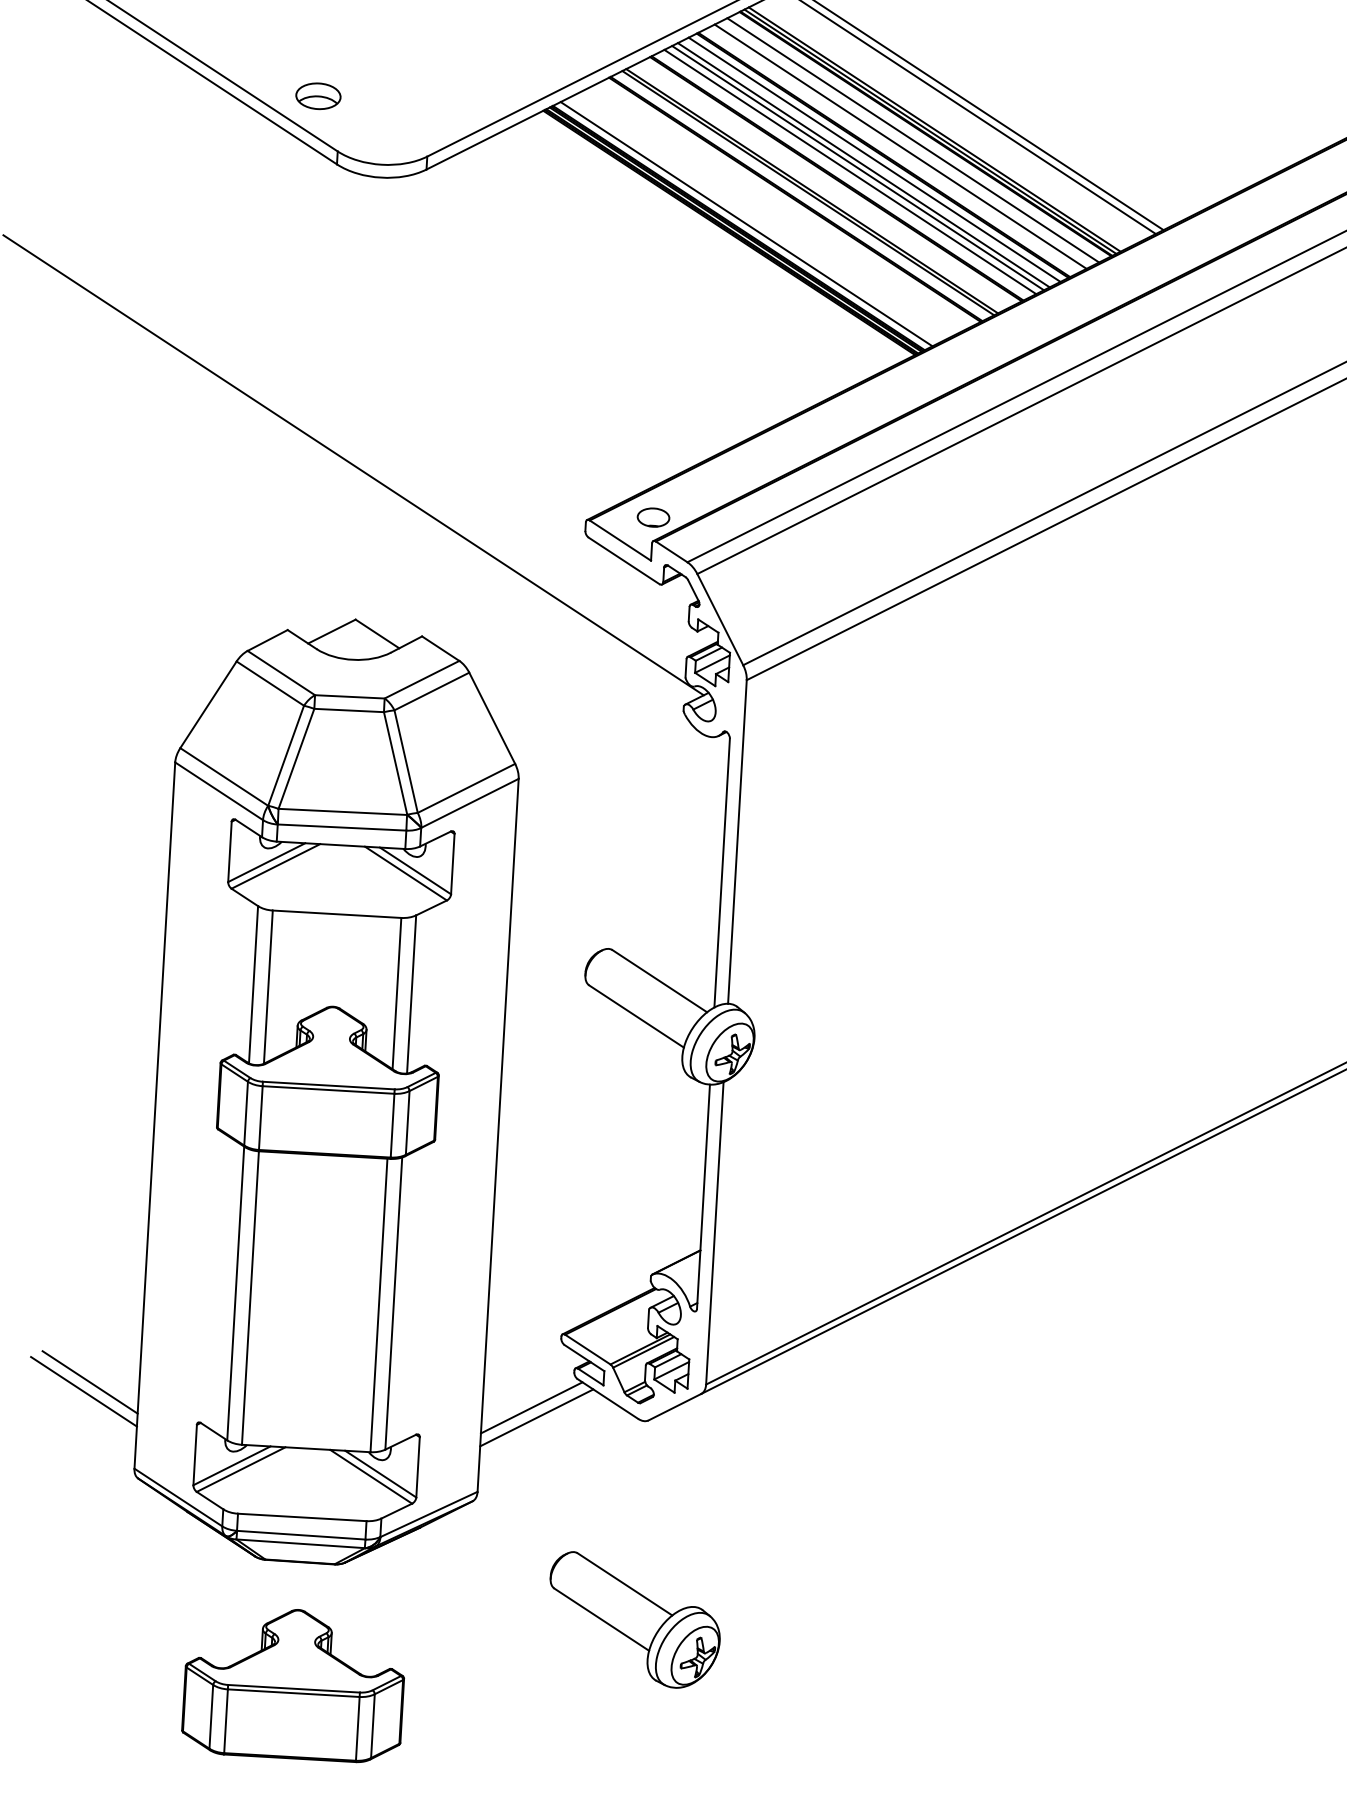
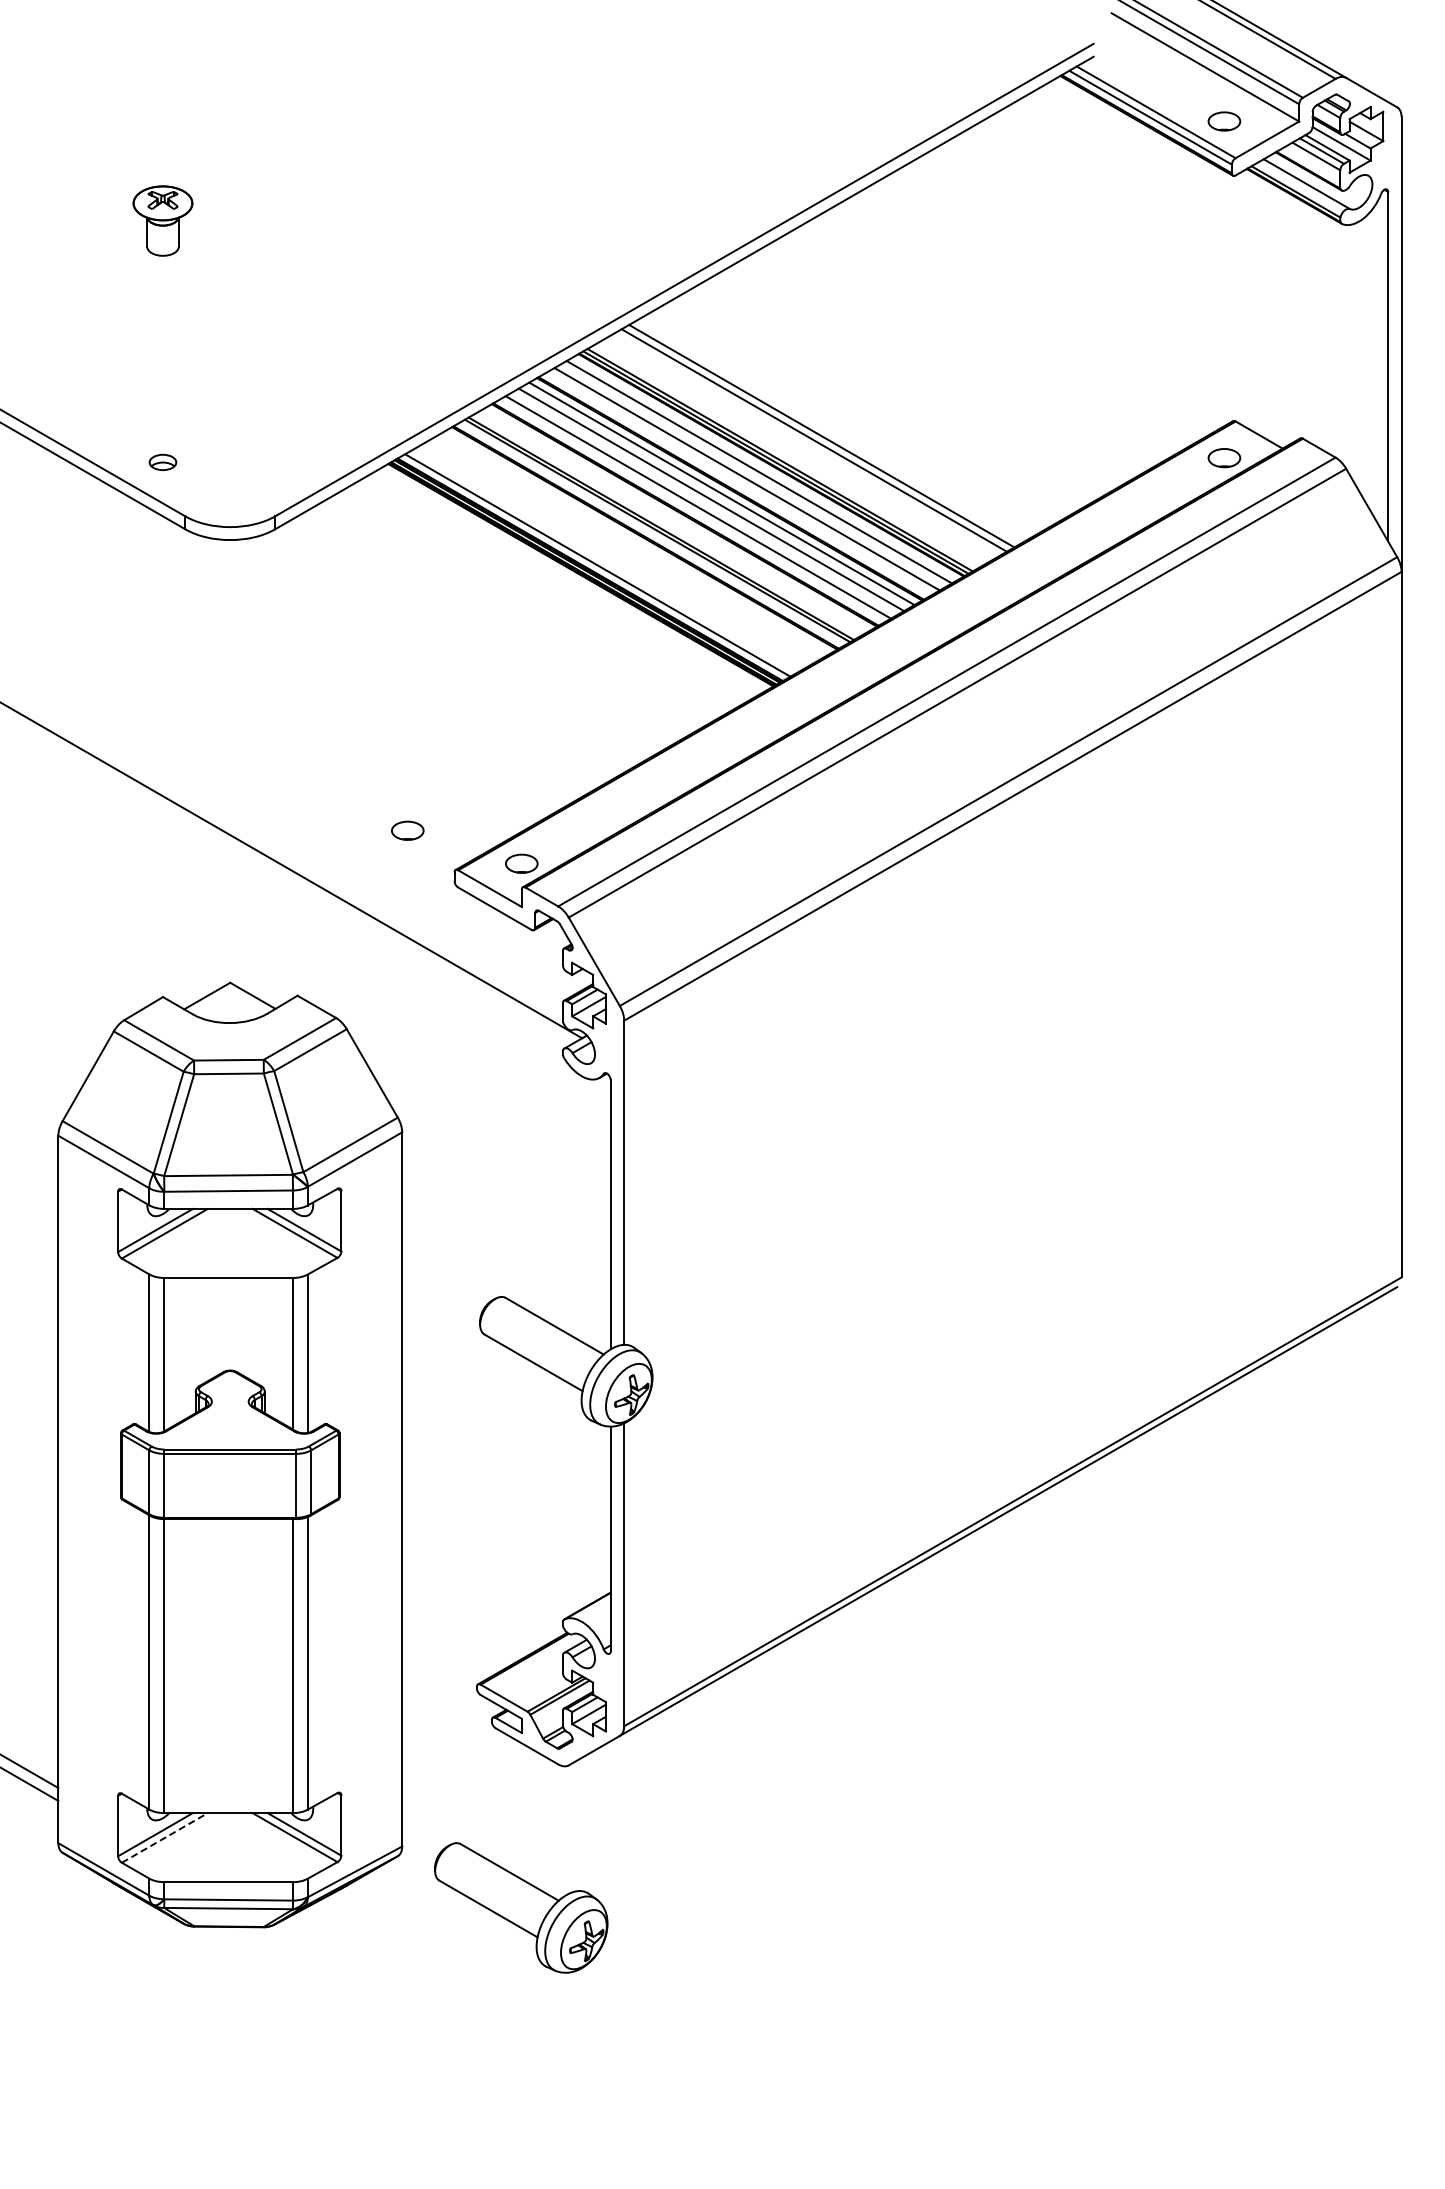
part: (317, 96) -> (162, 462), size x0.6
line: (857, 167) -> (705, 502), removed
part: (541, 477) -> (407, 830), added
line: (531, 1407) -> (451, 1759), removed
line: (536, 1417) -> (456, 1768), removed
line: (240, 1469) -> (164, 1837), solid -> dashed
part: (634, 1620) -> (521, 1907), moved
part: (294, 1683) -> (230, 2048), removed

